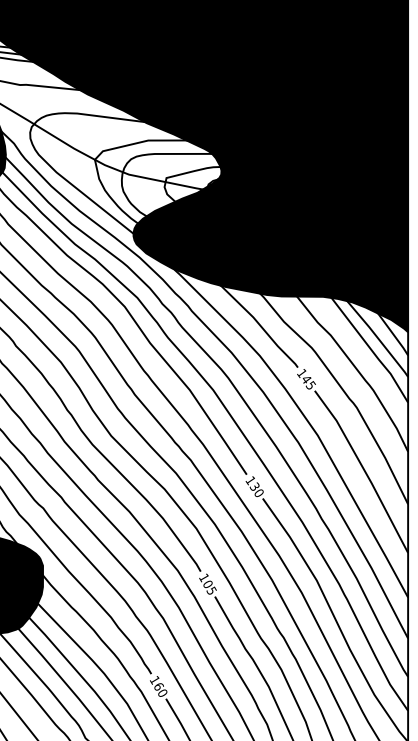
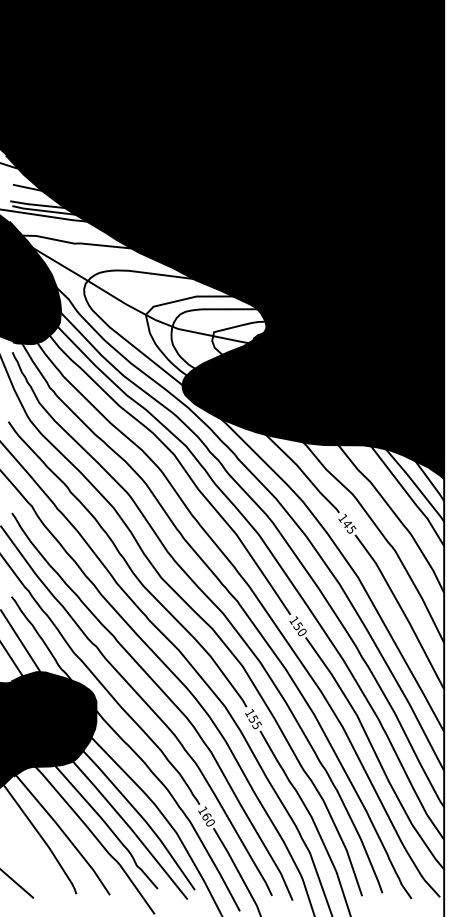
text: (256, 486) -> (299, 626), 130 -> 150
text: (207, 583) -> (253, 718), 105 -> 155

